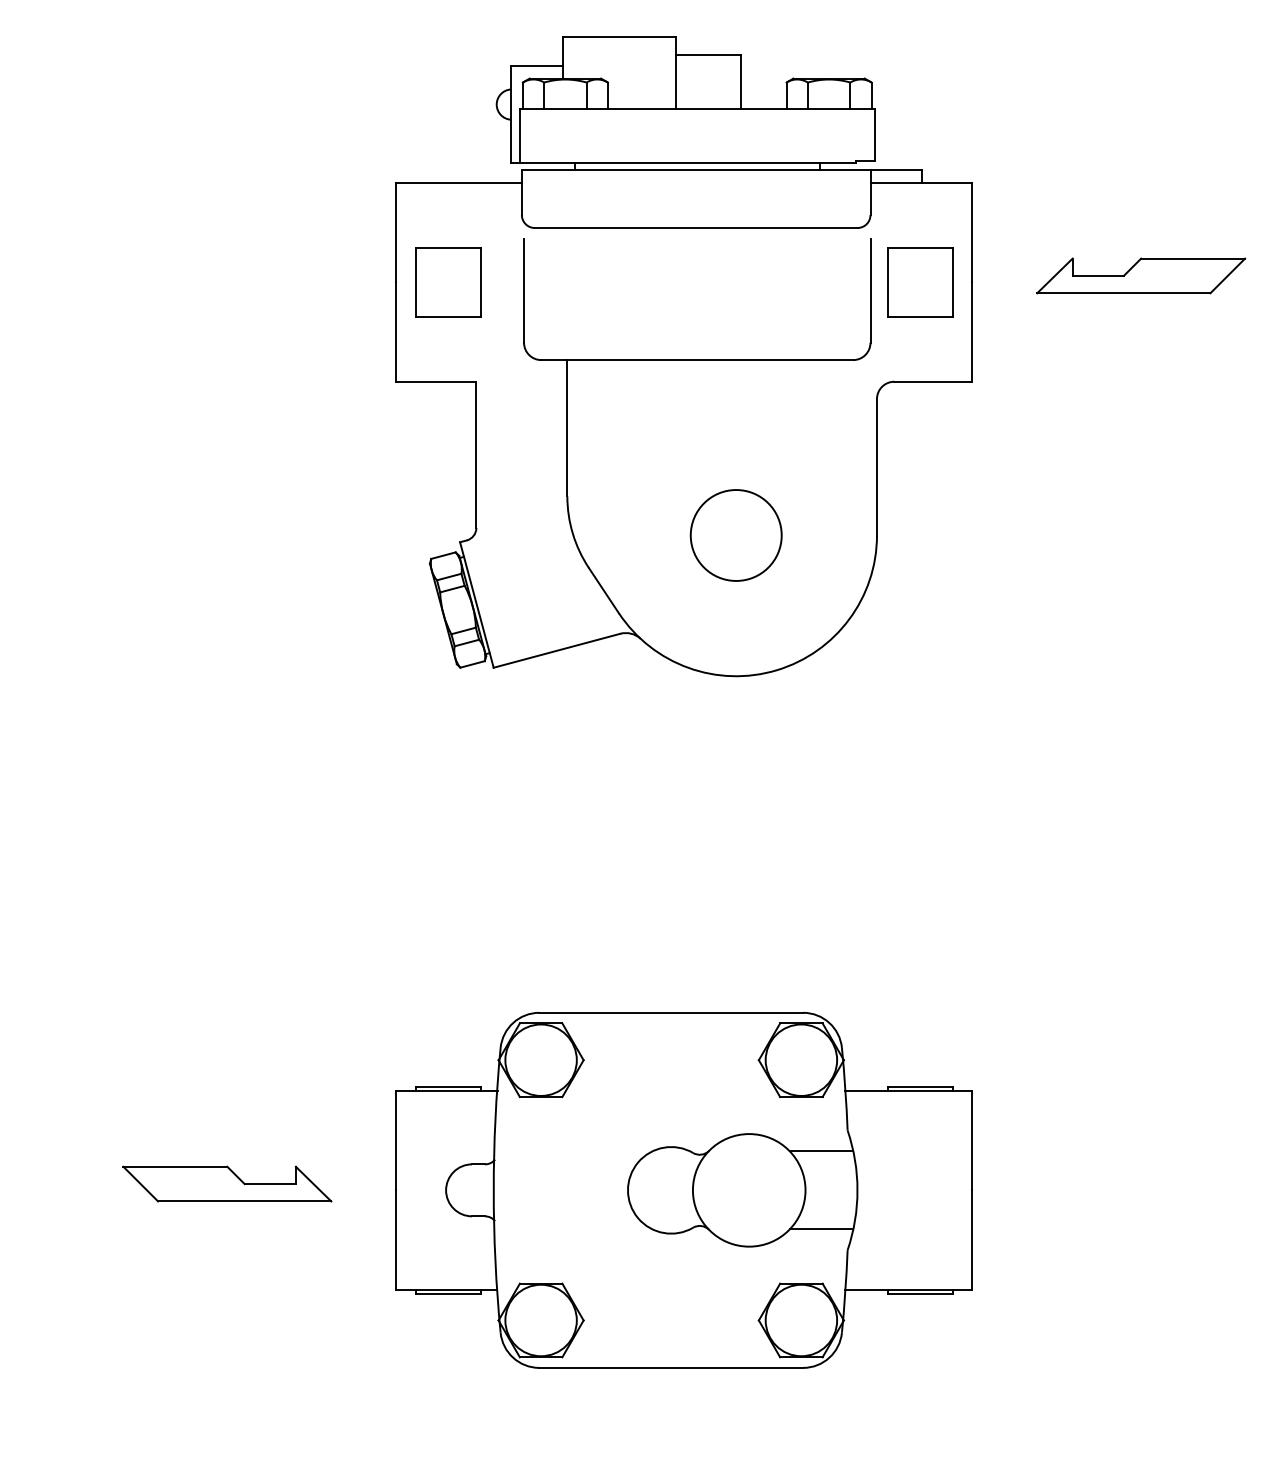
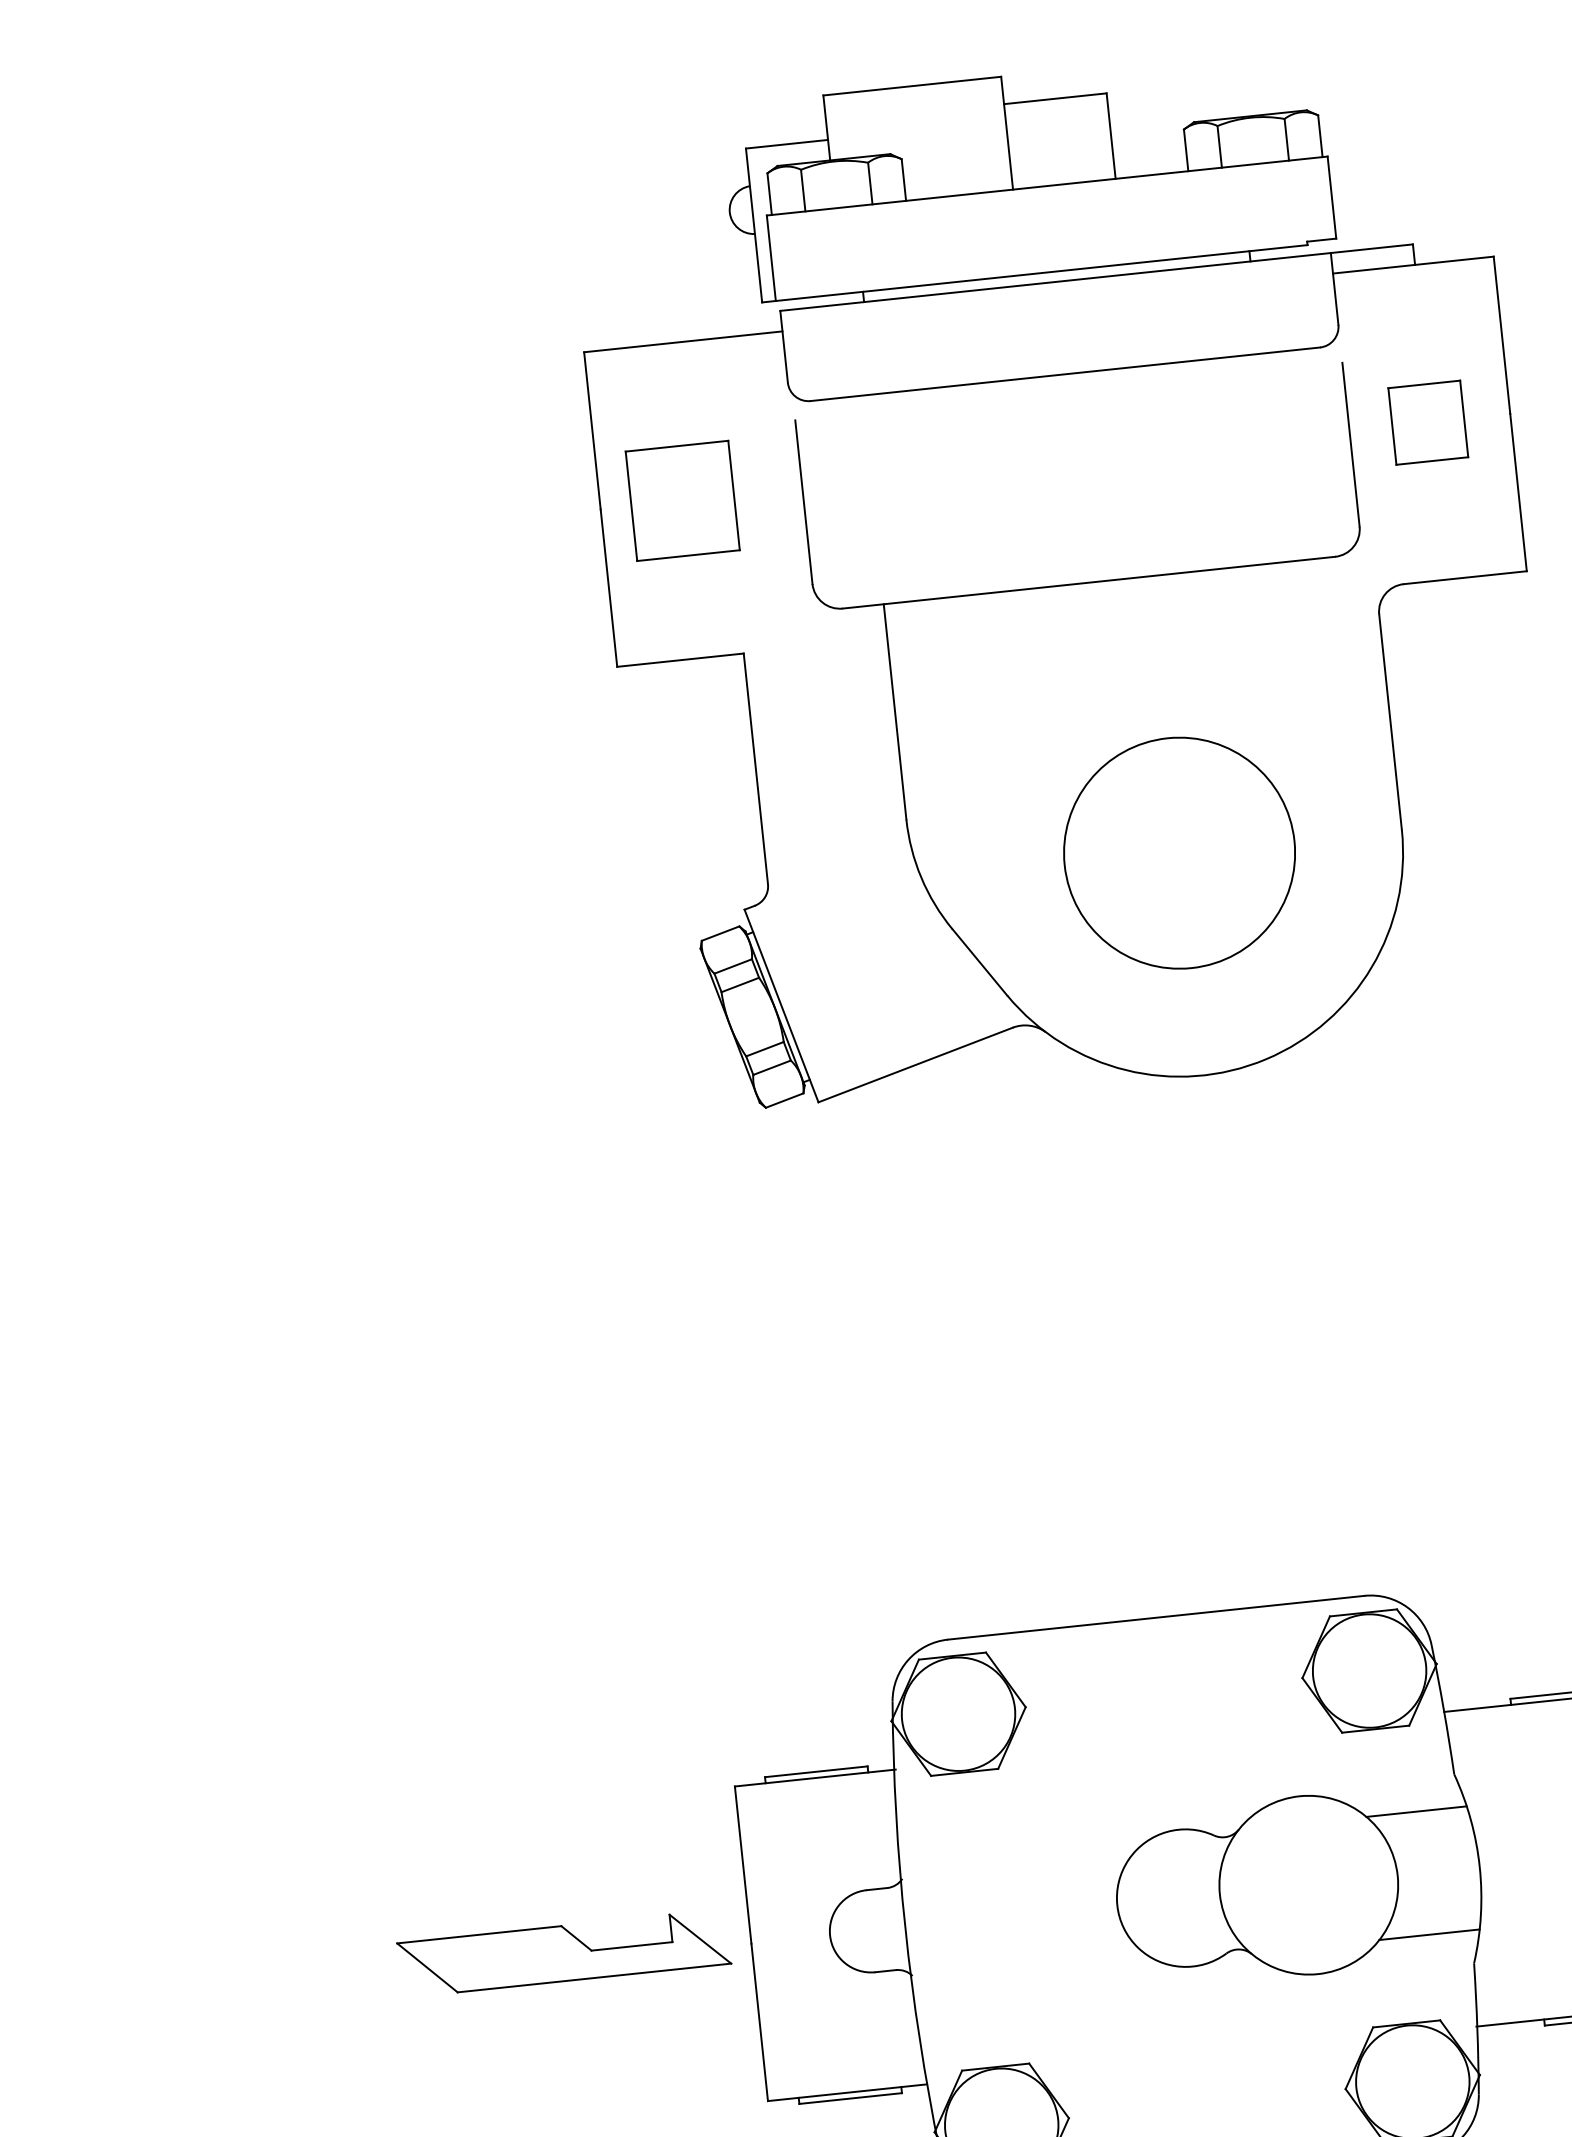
part: (920, 282) -> (1428, 423), size x0.7
circle: (735, 535) -> (1178, 853), size x1.6
part: (227, 1183) -> (564, 1952), moved

